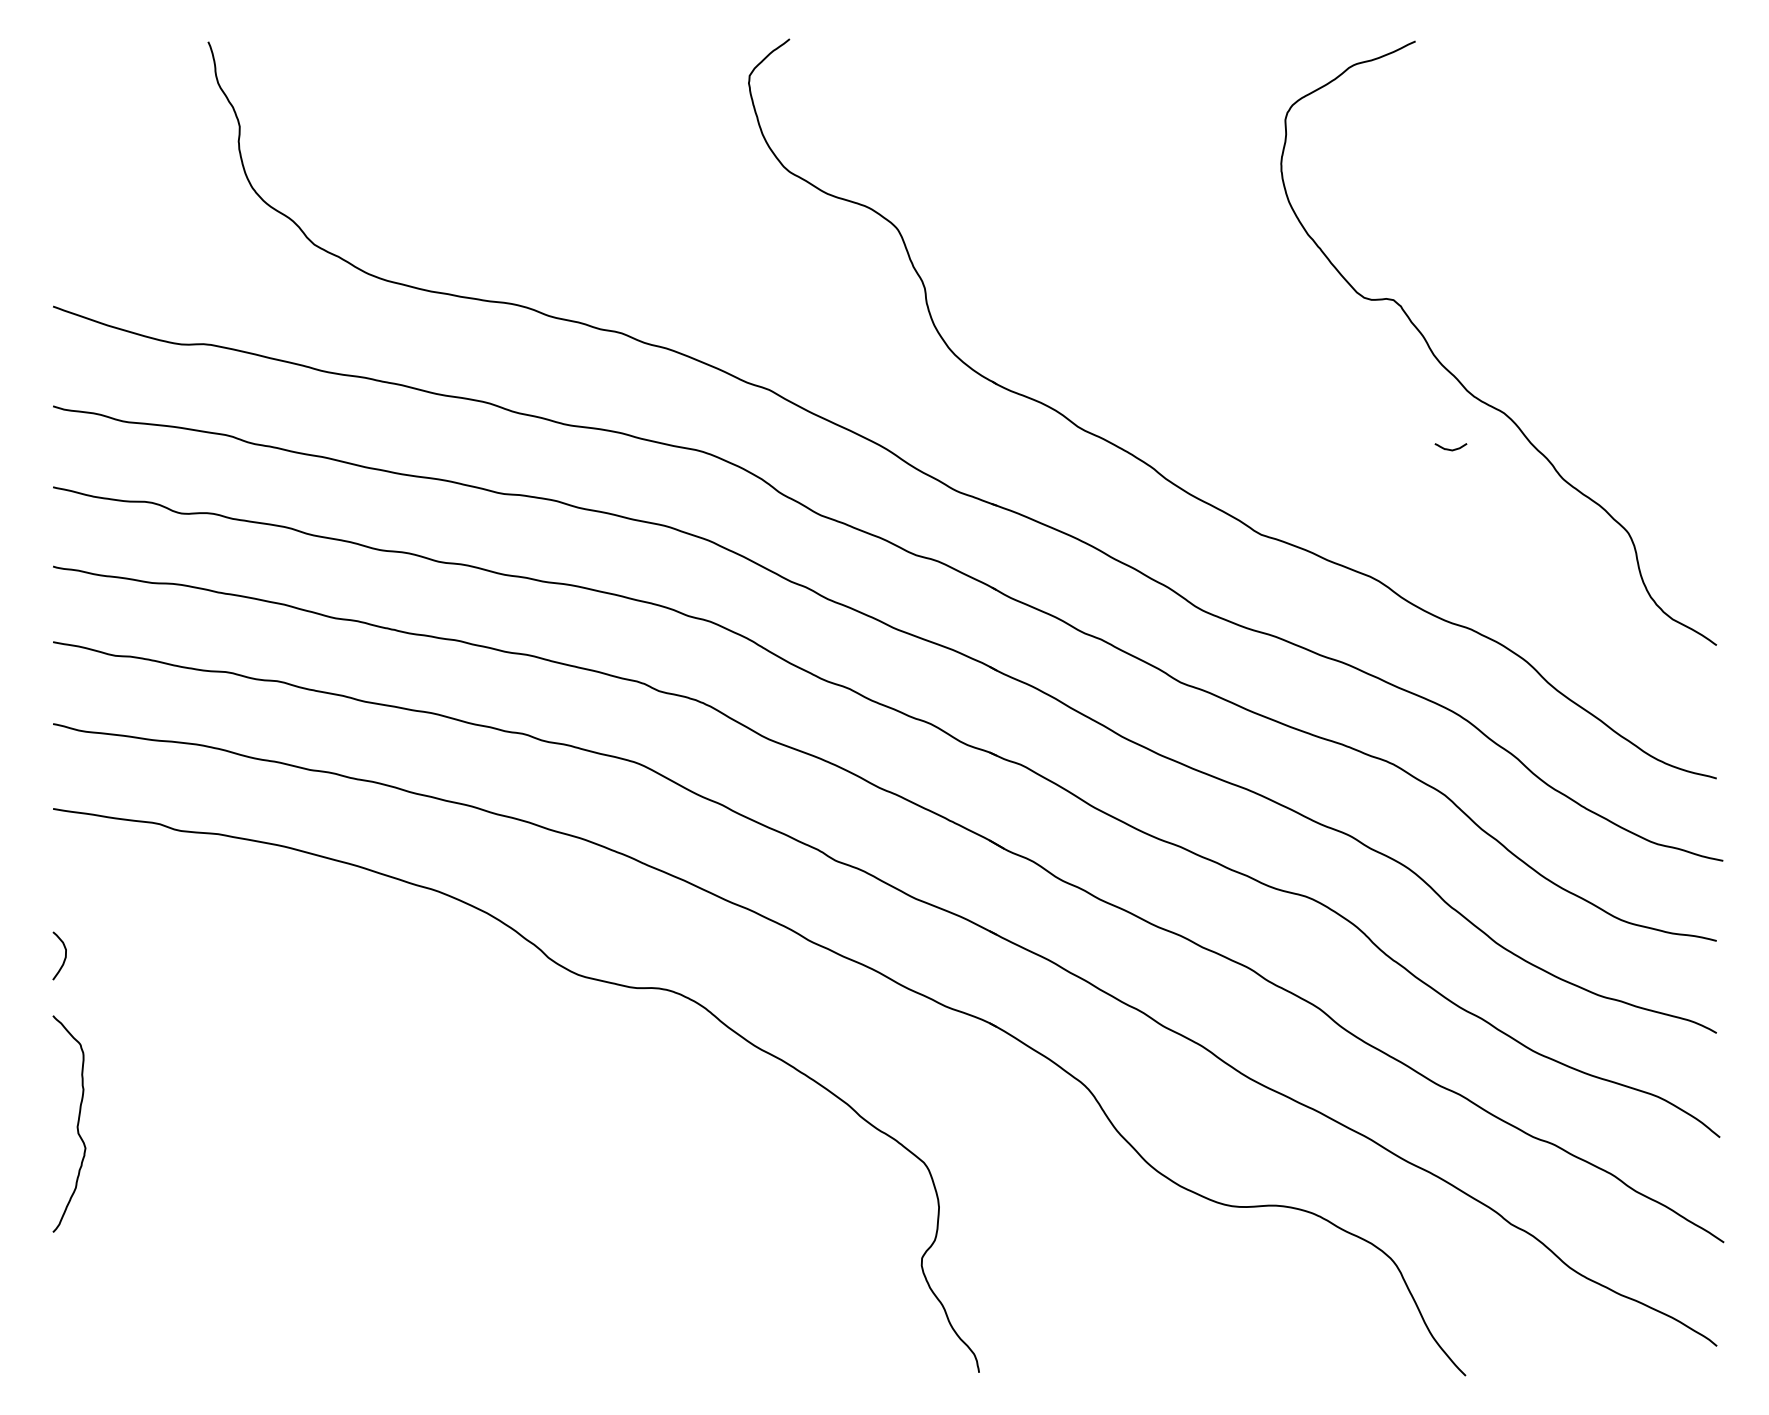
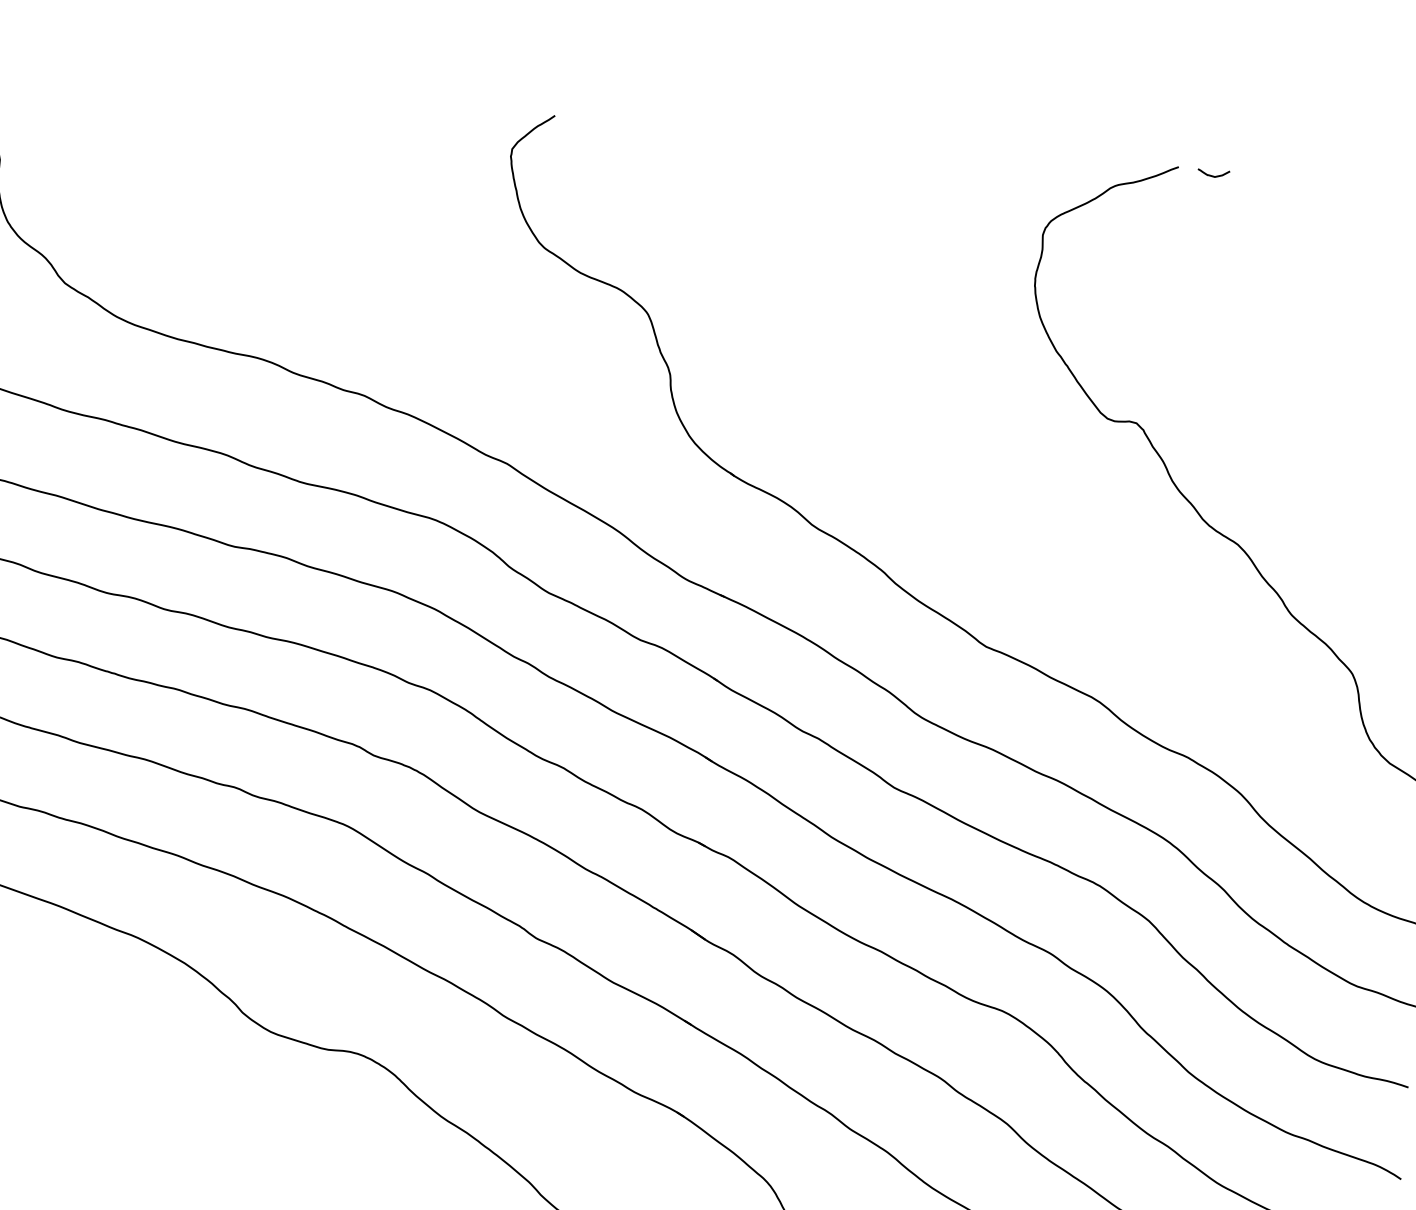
curve: (1450, 449) -> (1213, 175), moved

